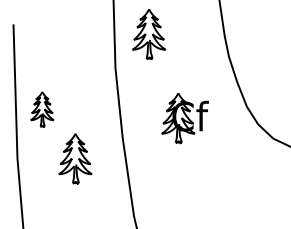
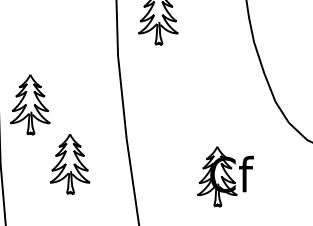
part: (42, 109) -> (30, 105), size x1.43
part: (184, 118) -> (224, 177), moved

